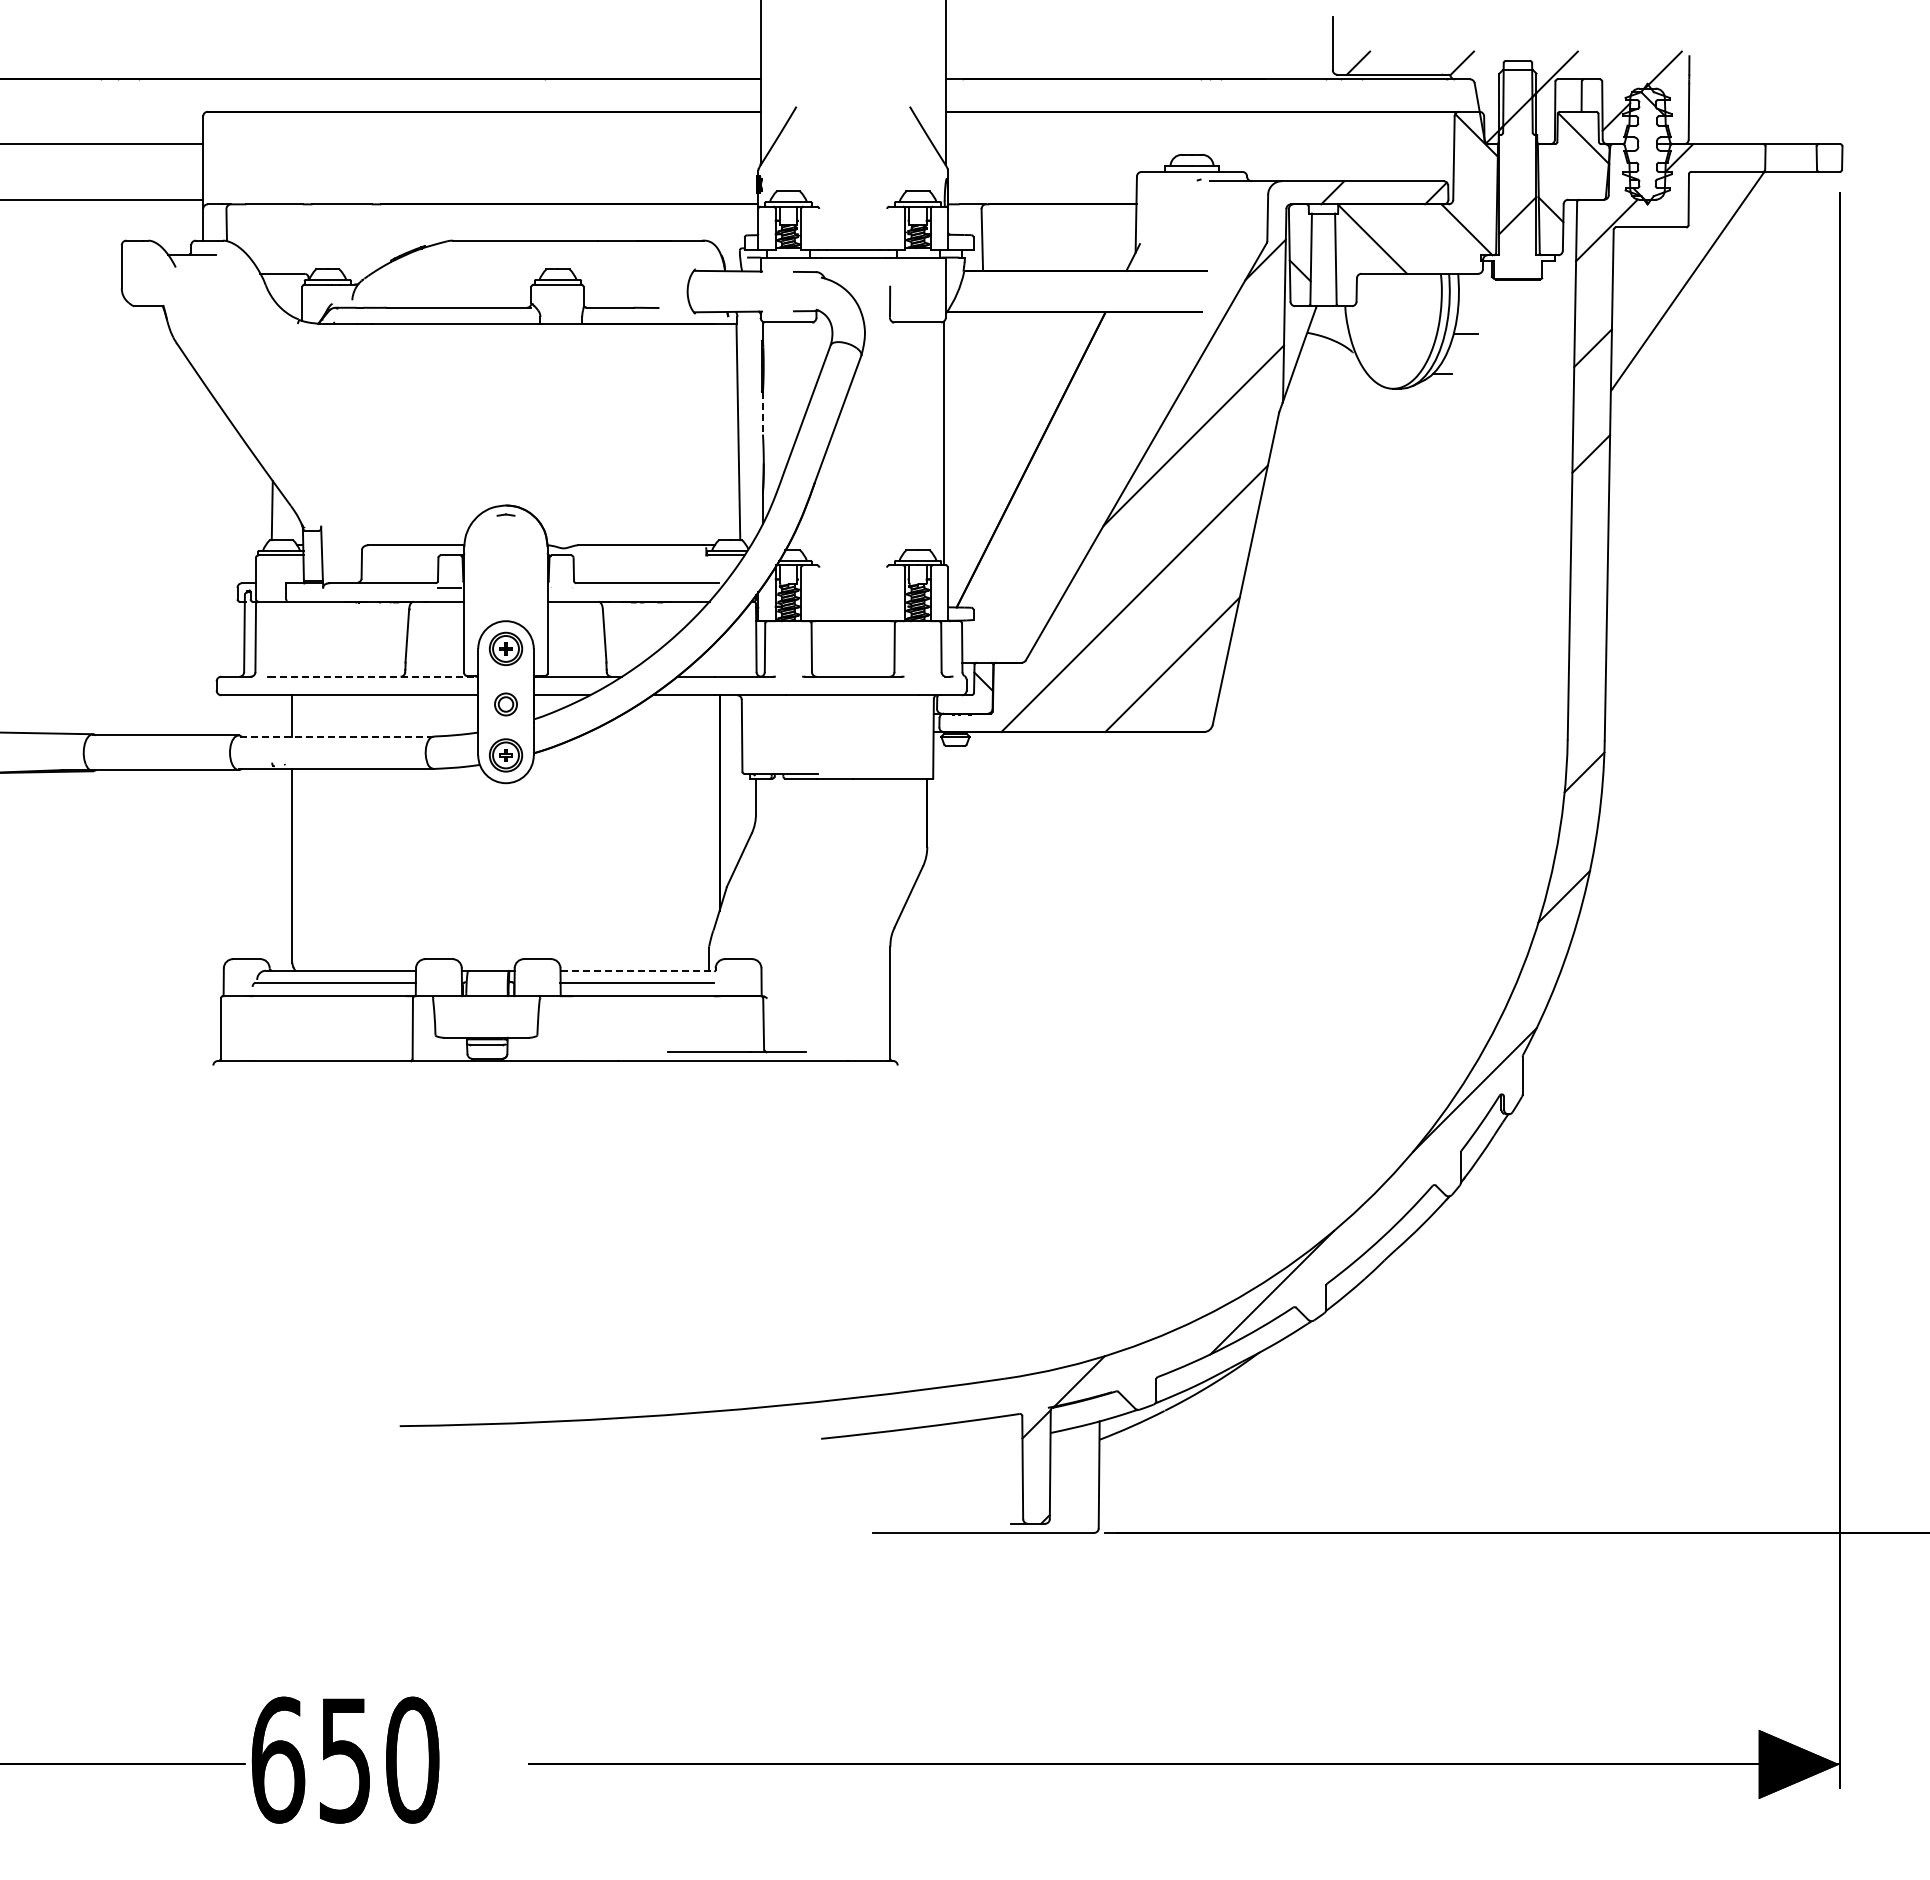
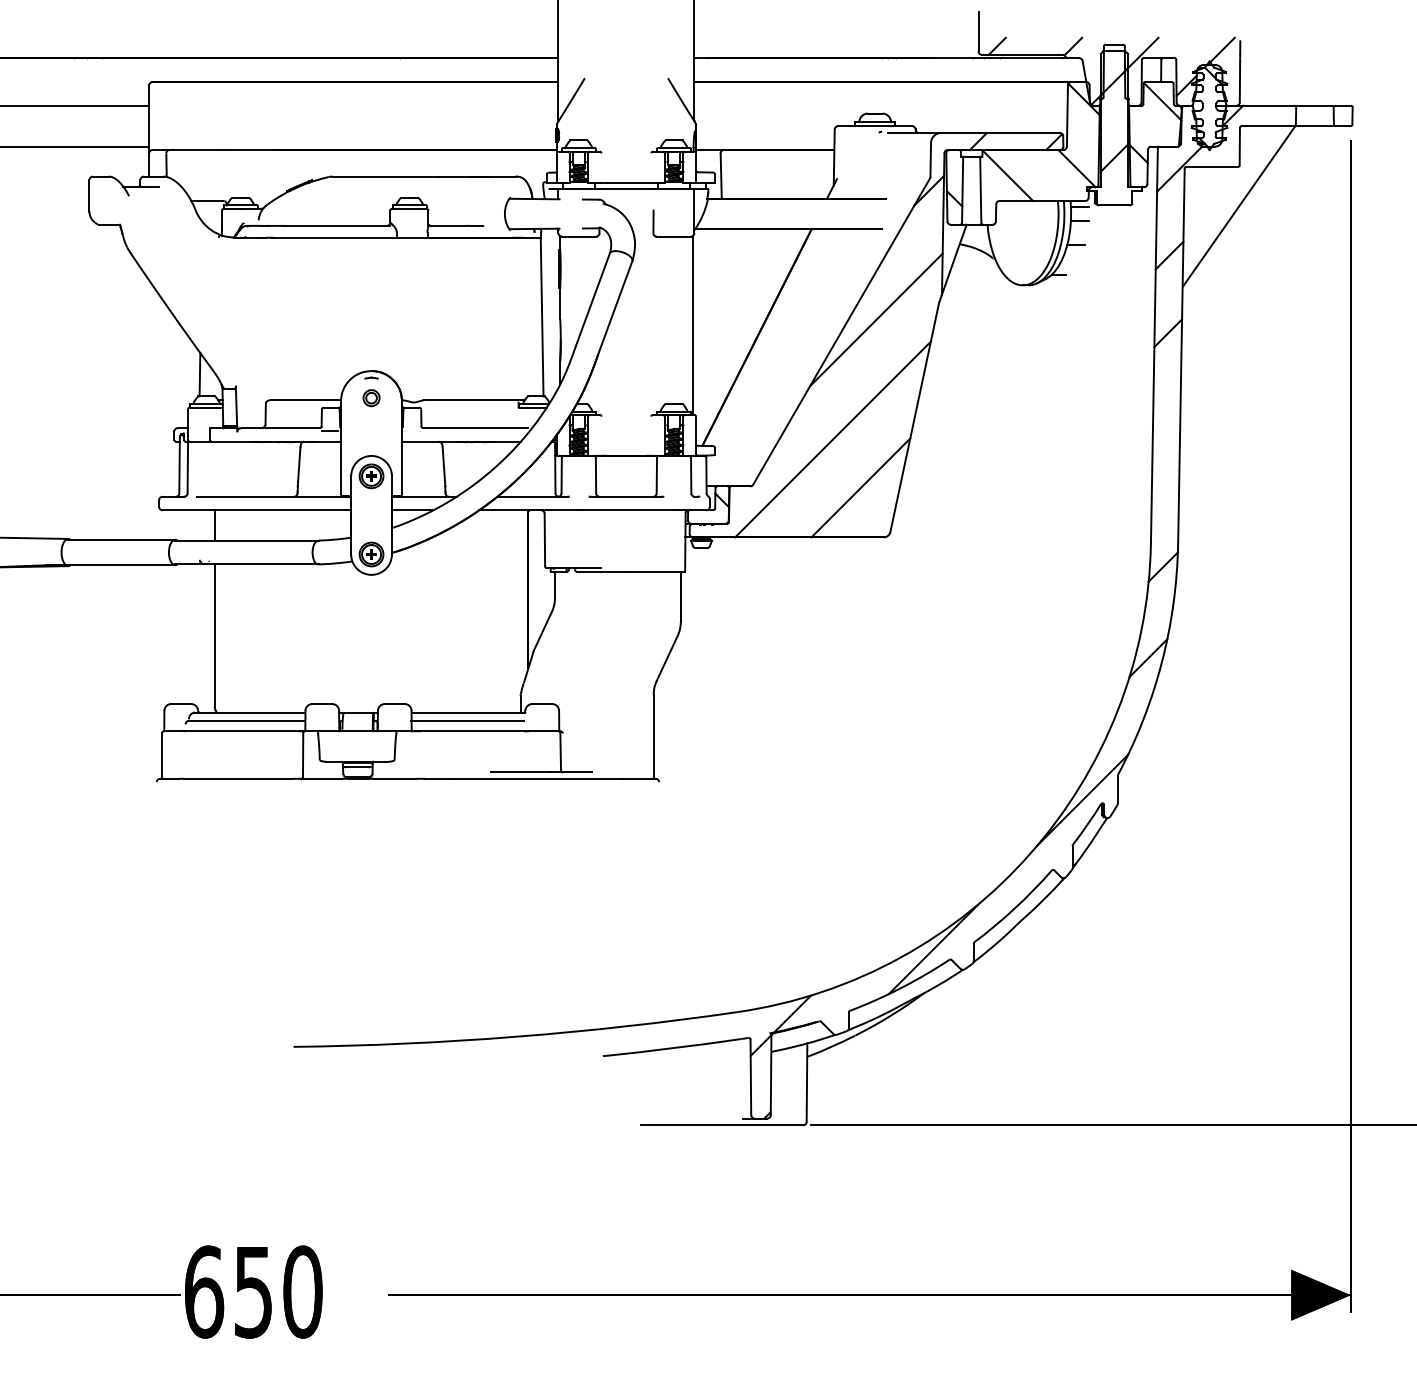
line: (1470, 281) -> (1079, 206), added
line: (1470, 301) -> (1079, 221), added
line: (762, 414) -> (559, 304), dashed -> solid
line: (373, 676) -> (274, 496), dashed -> solid
part: (505, 704) -> (371, 398), moved
line: (336, 736) -> (247, 540), dashed -> solid
line: (638, 970) -> (468, 712), dashed -> solid

